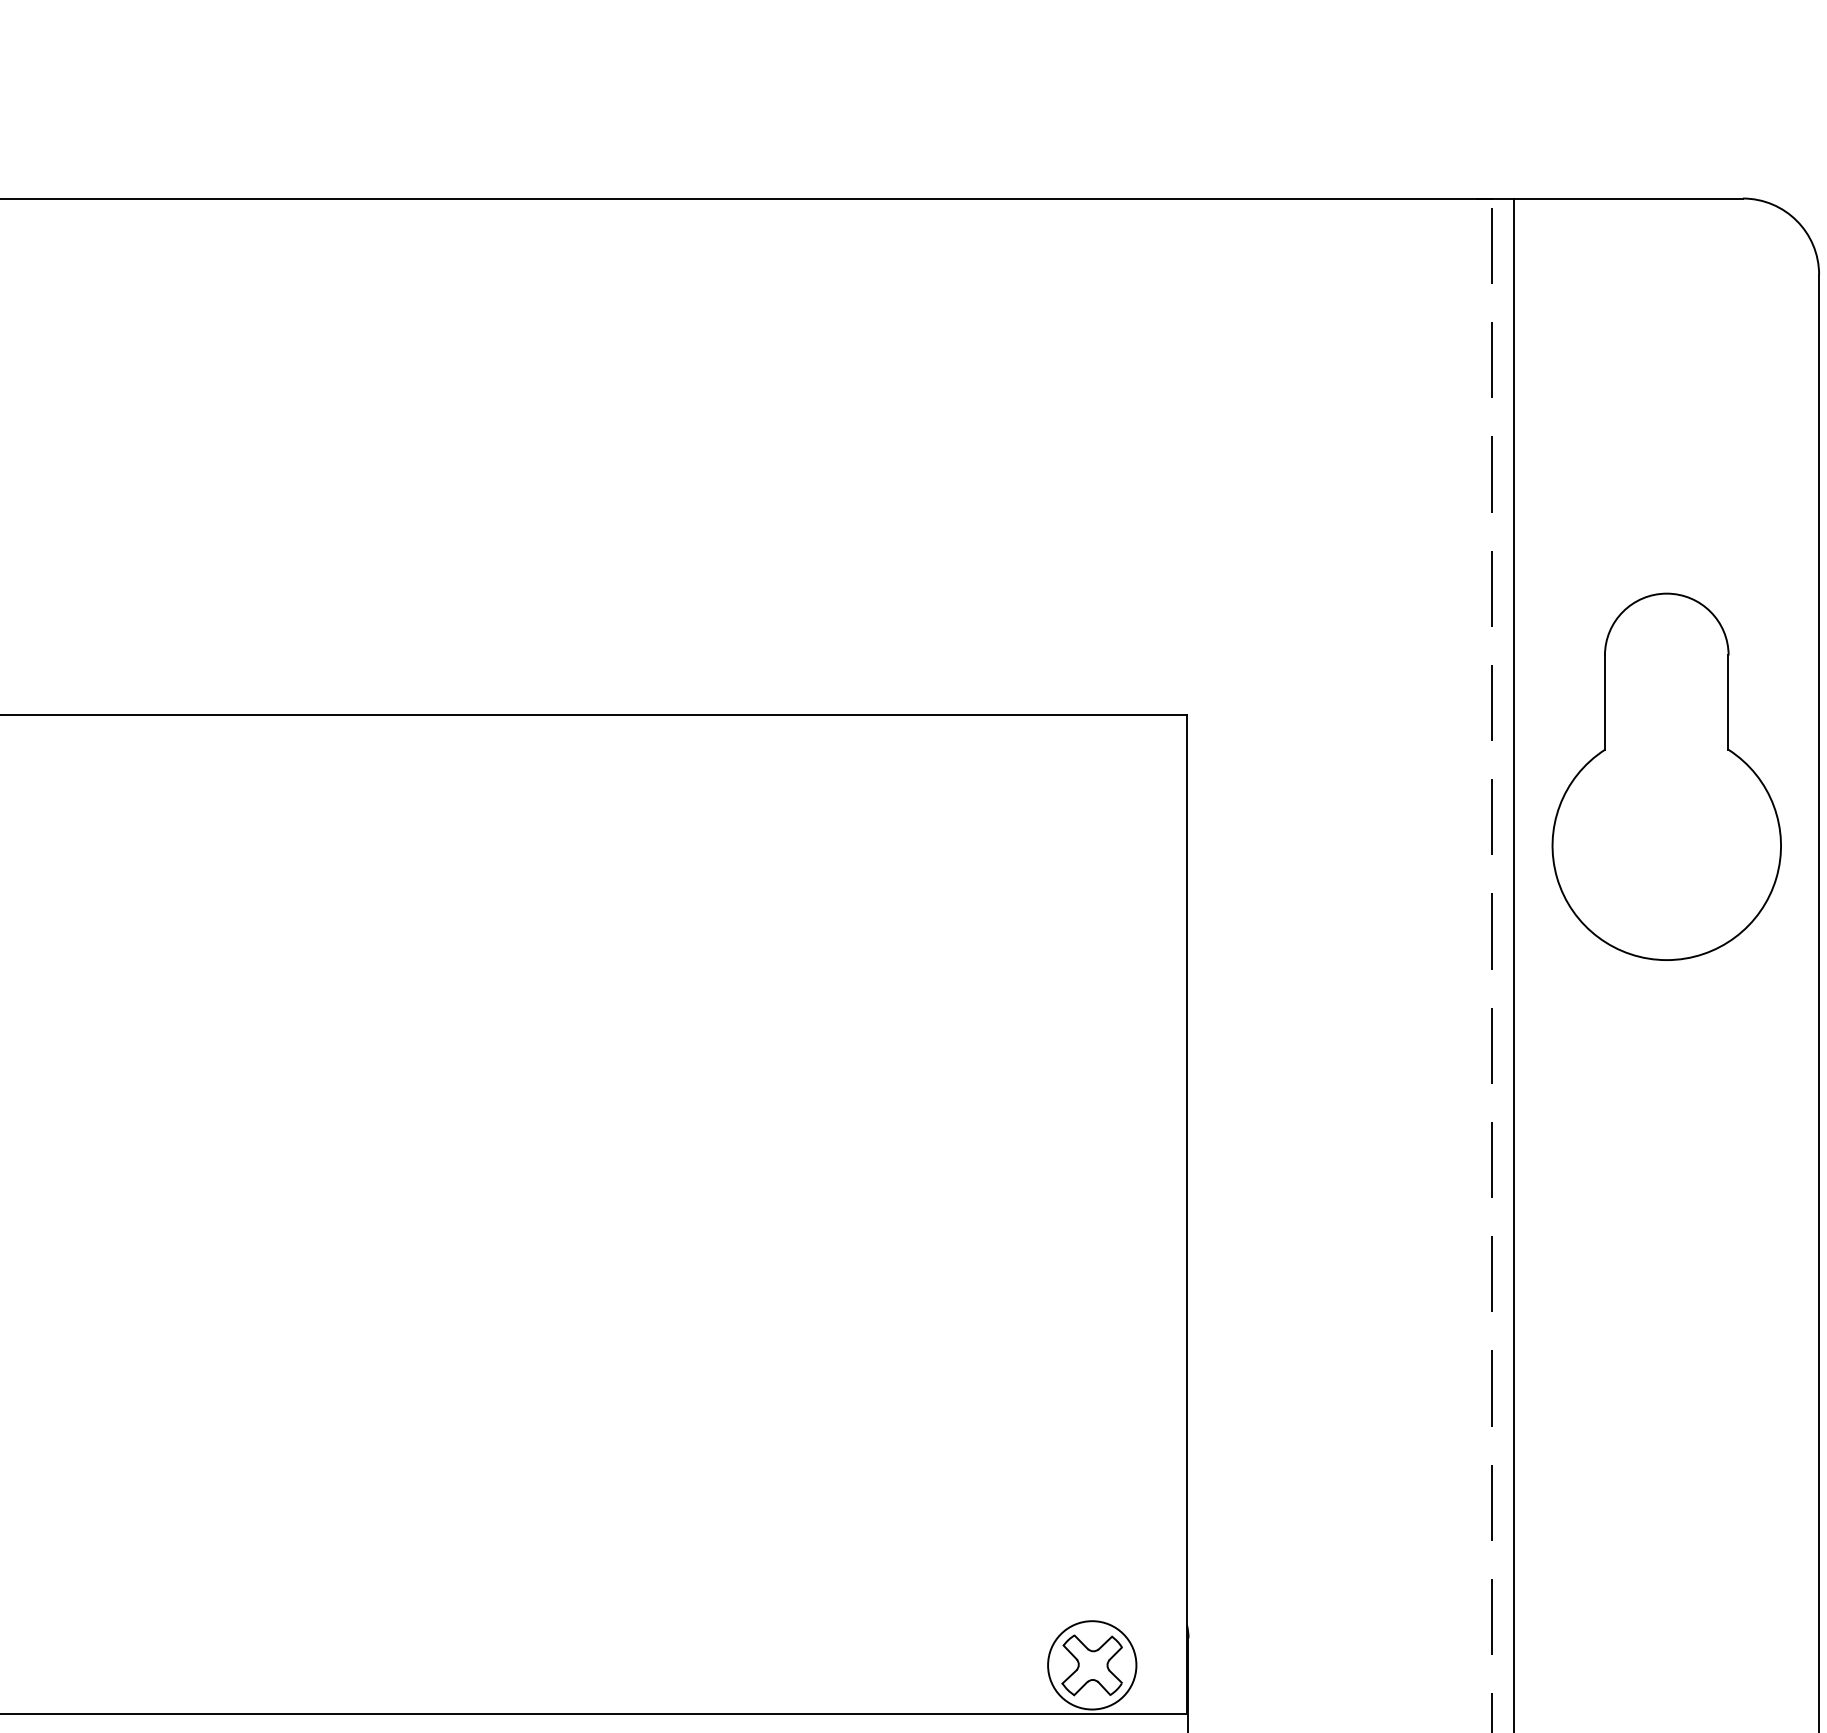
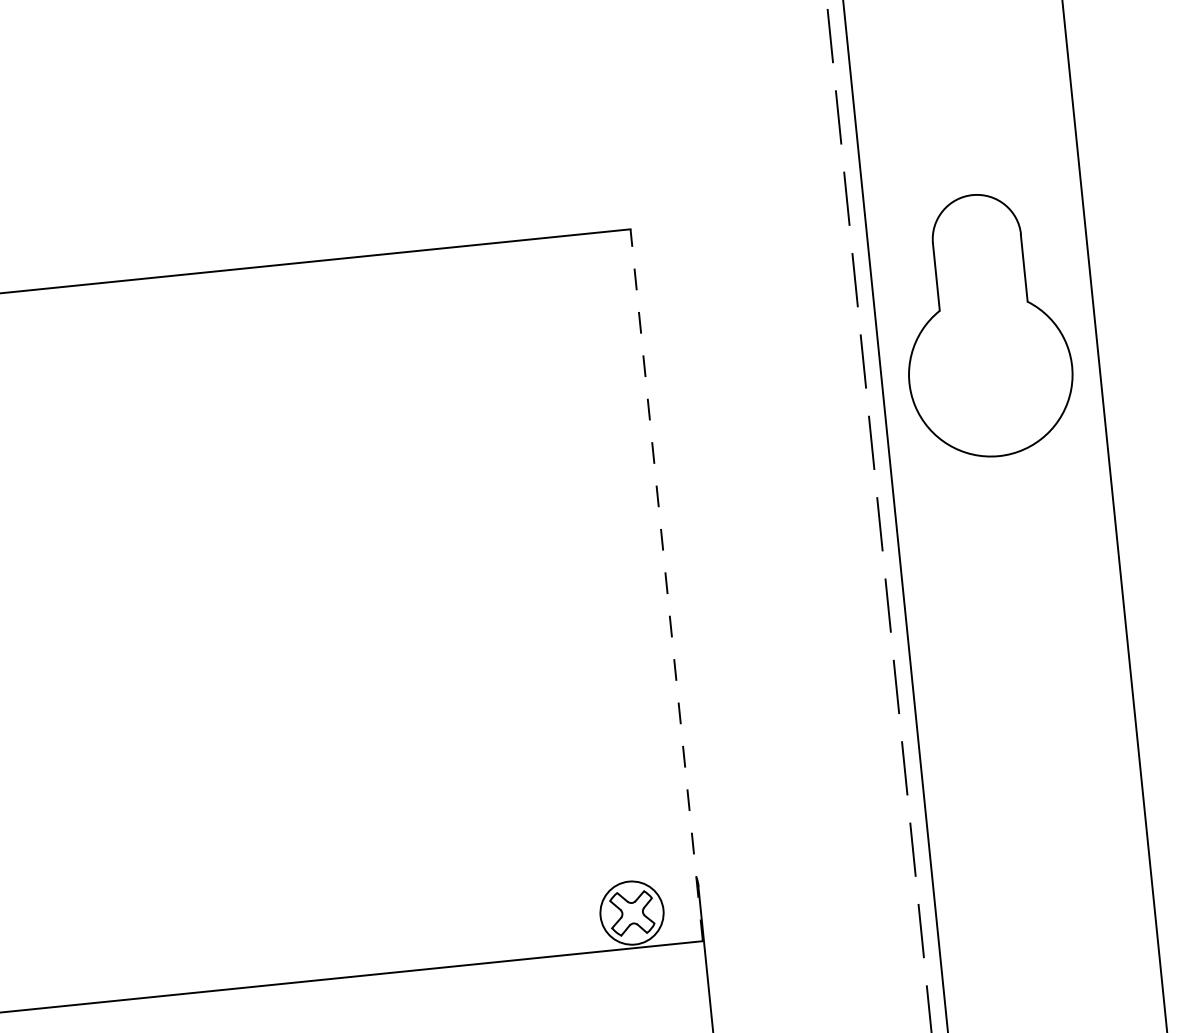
part: (1666, 776) -> (985, 325), moved
line: (1186, 1214) -> (666, 585), solid -> dashed

